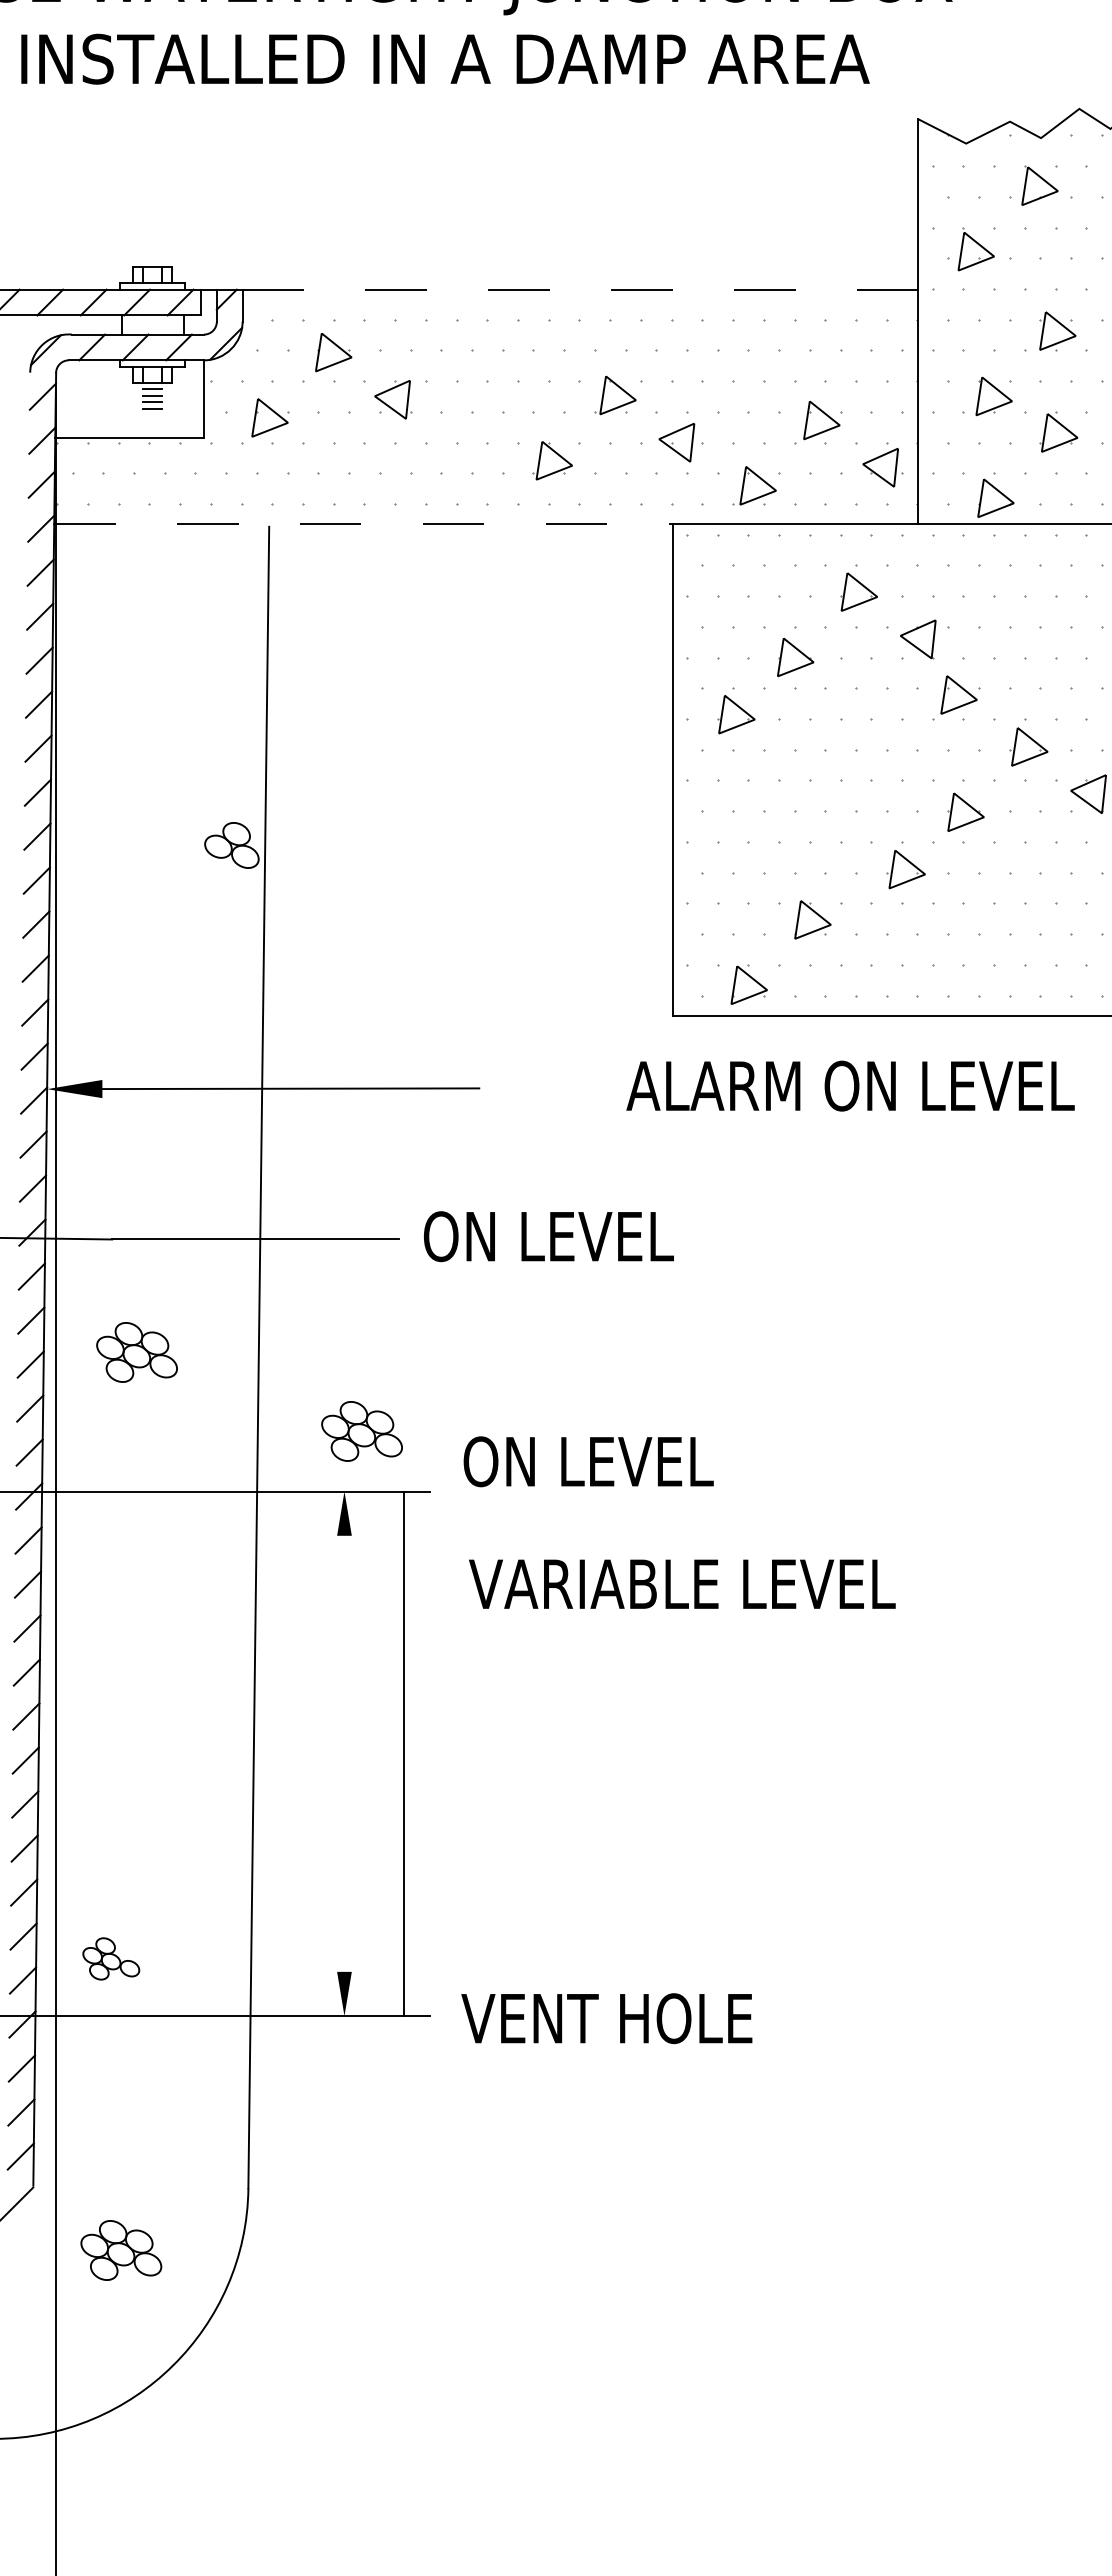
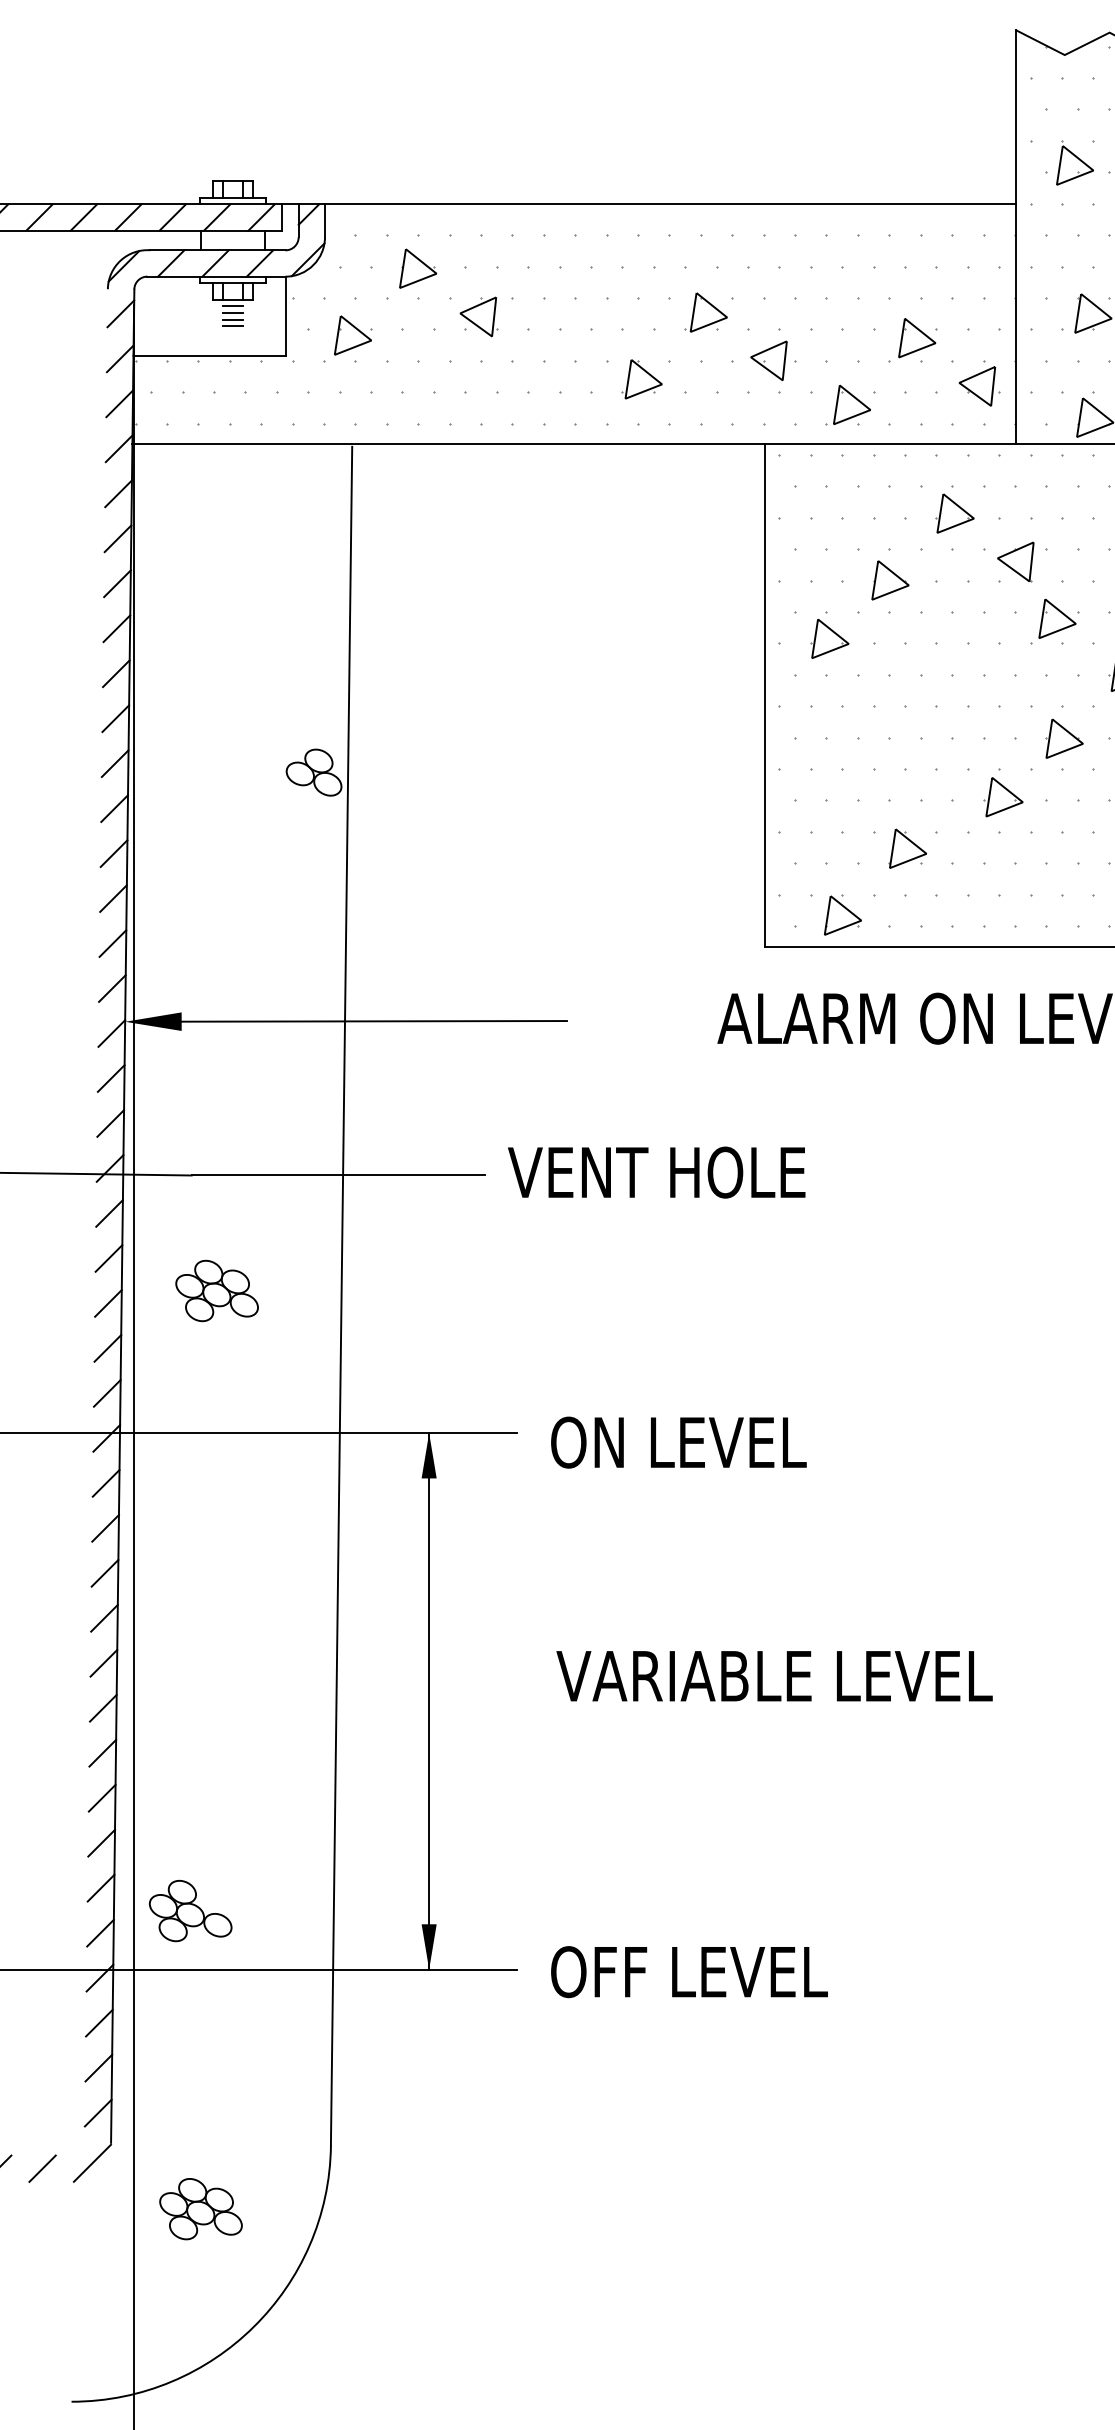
line: (580, 289) -> (670, 204), dashed -> solid
line: (363, 524) -> (448, 444), dashed -> solid
text: (566, 1236) -> (656, 1172), ON LEVEL -> VENT HOLE
part: (361, 1431) -> (446, 1371), removed
text: (588, 1461) -> (678, 1442), moved
text: (682, 1583) -> (774, 1675), moved
line: (404, 1753) -> (429, 1701), moved
part: (111, 1958) -> (190, 1910), size x1.43
text: (606, 2018) -> (697, 1971), VENT HOLE -> OFF LEVEL

